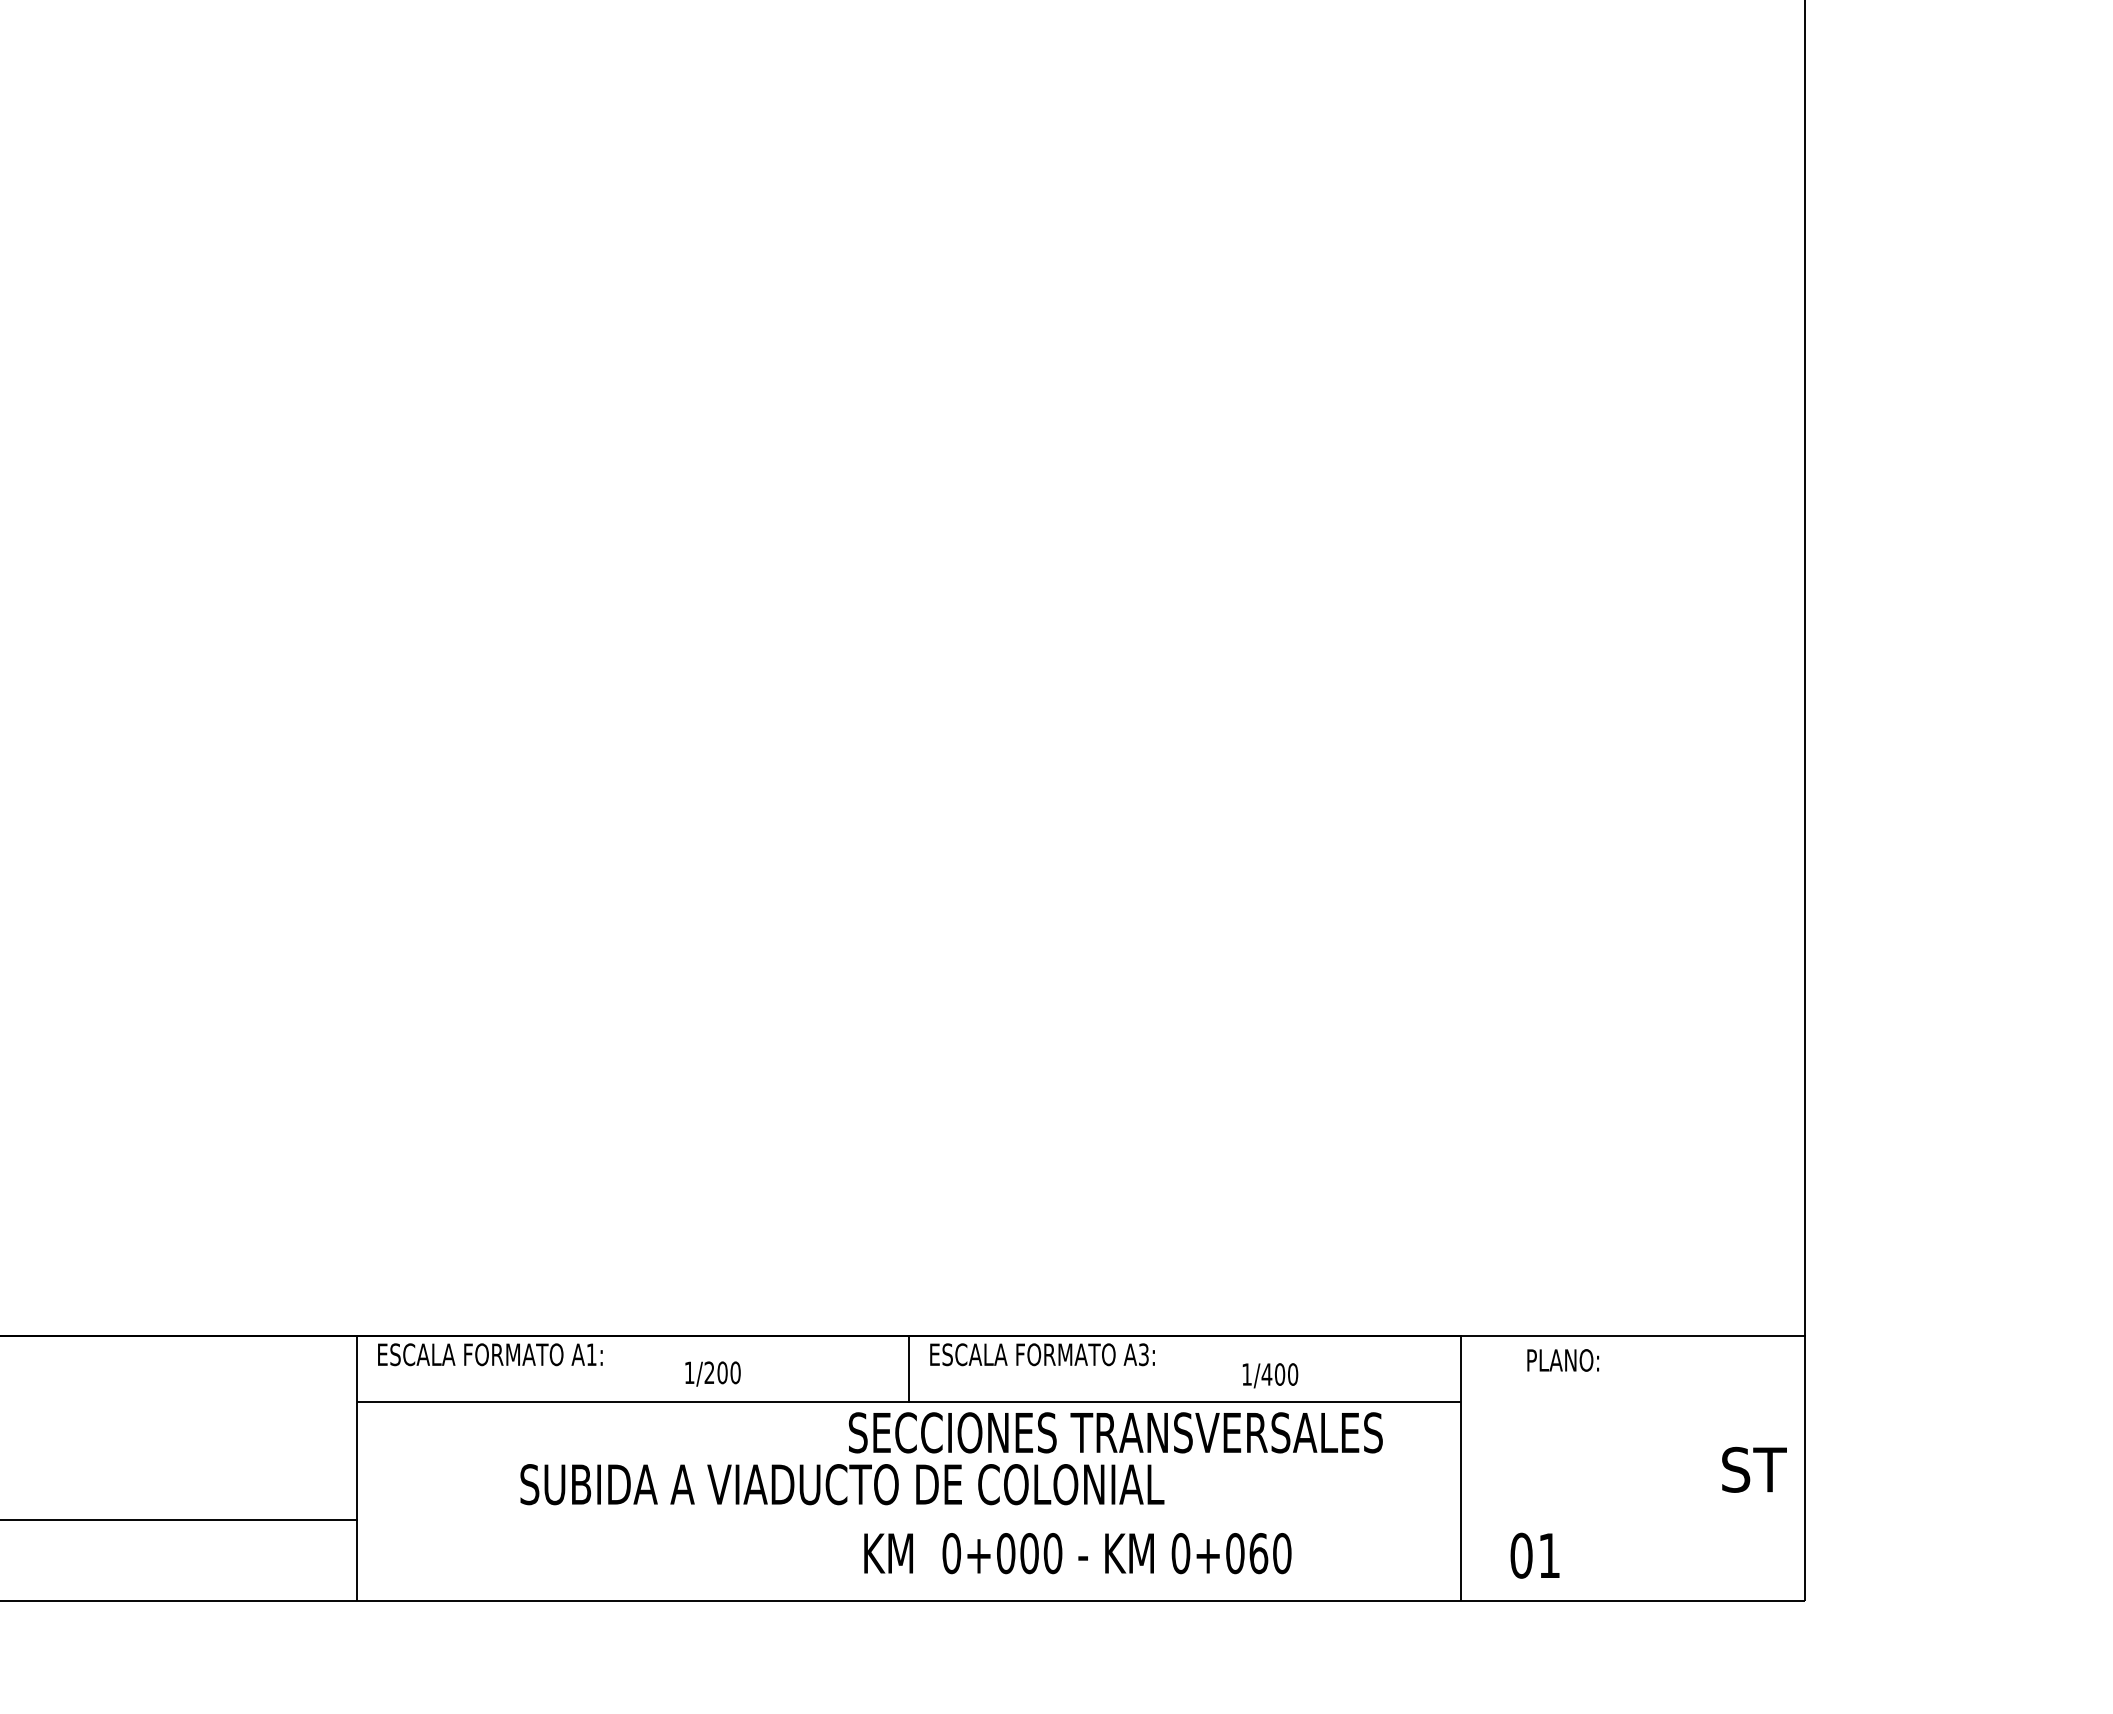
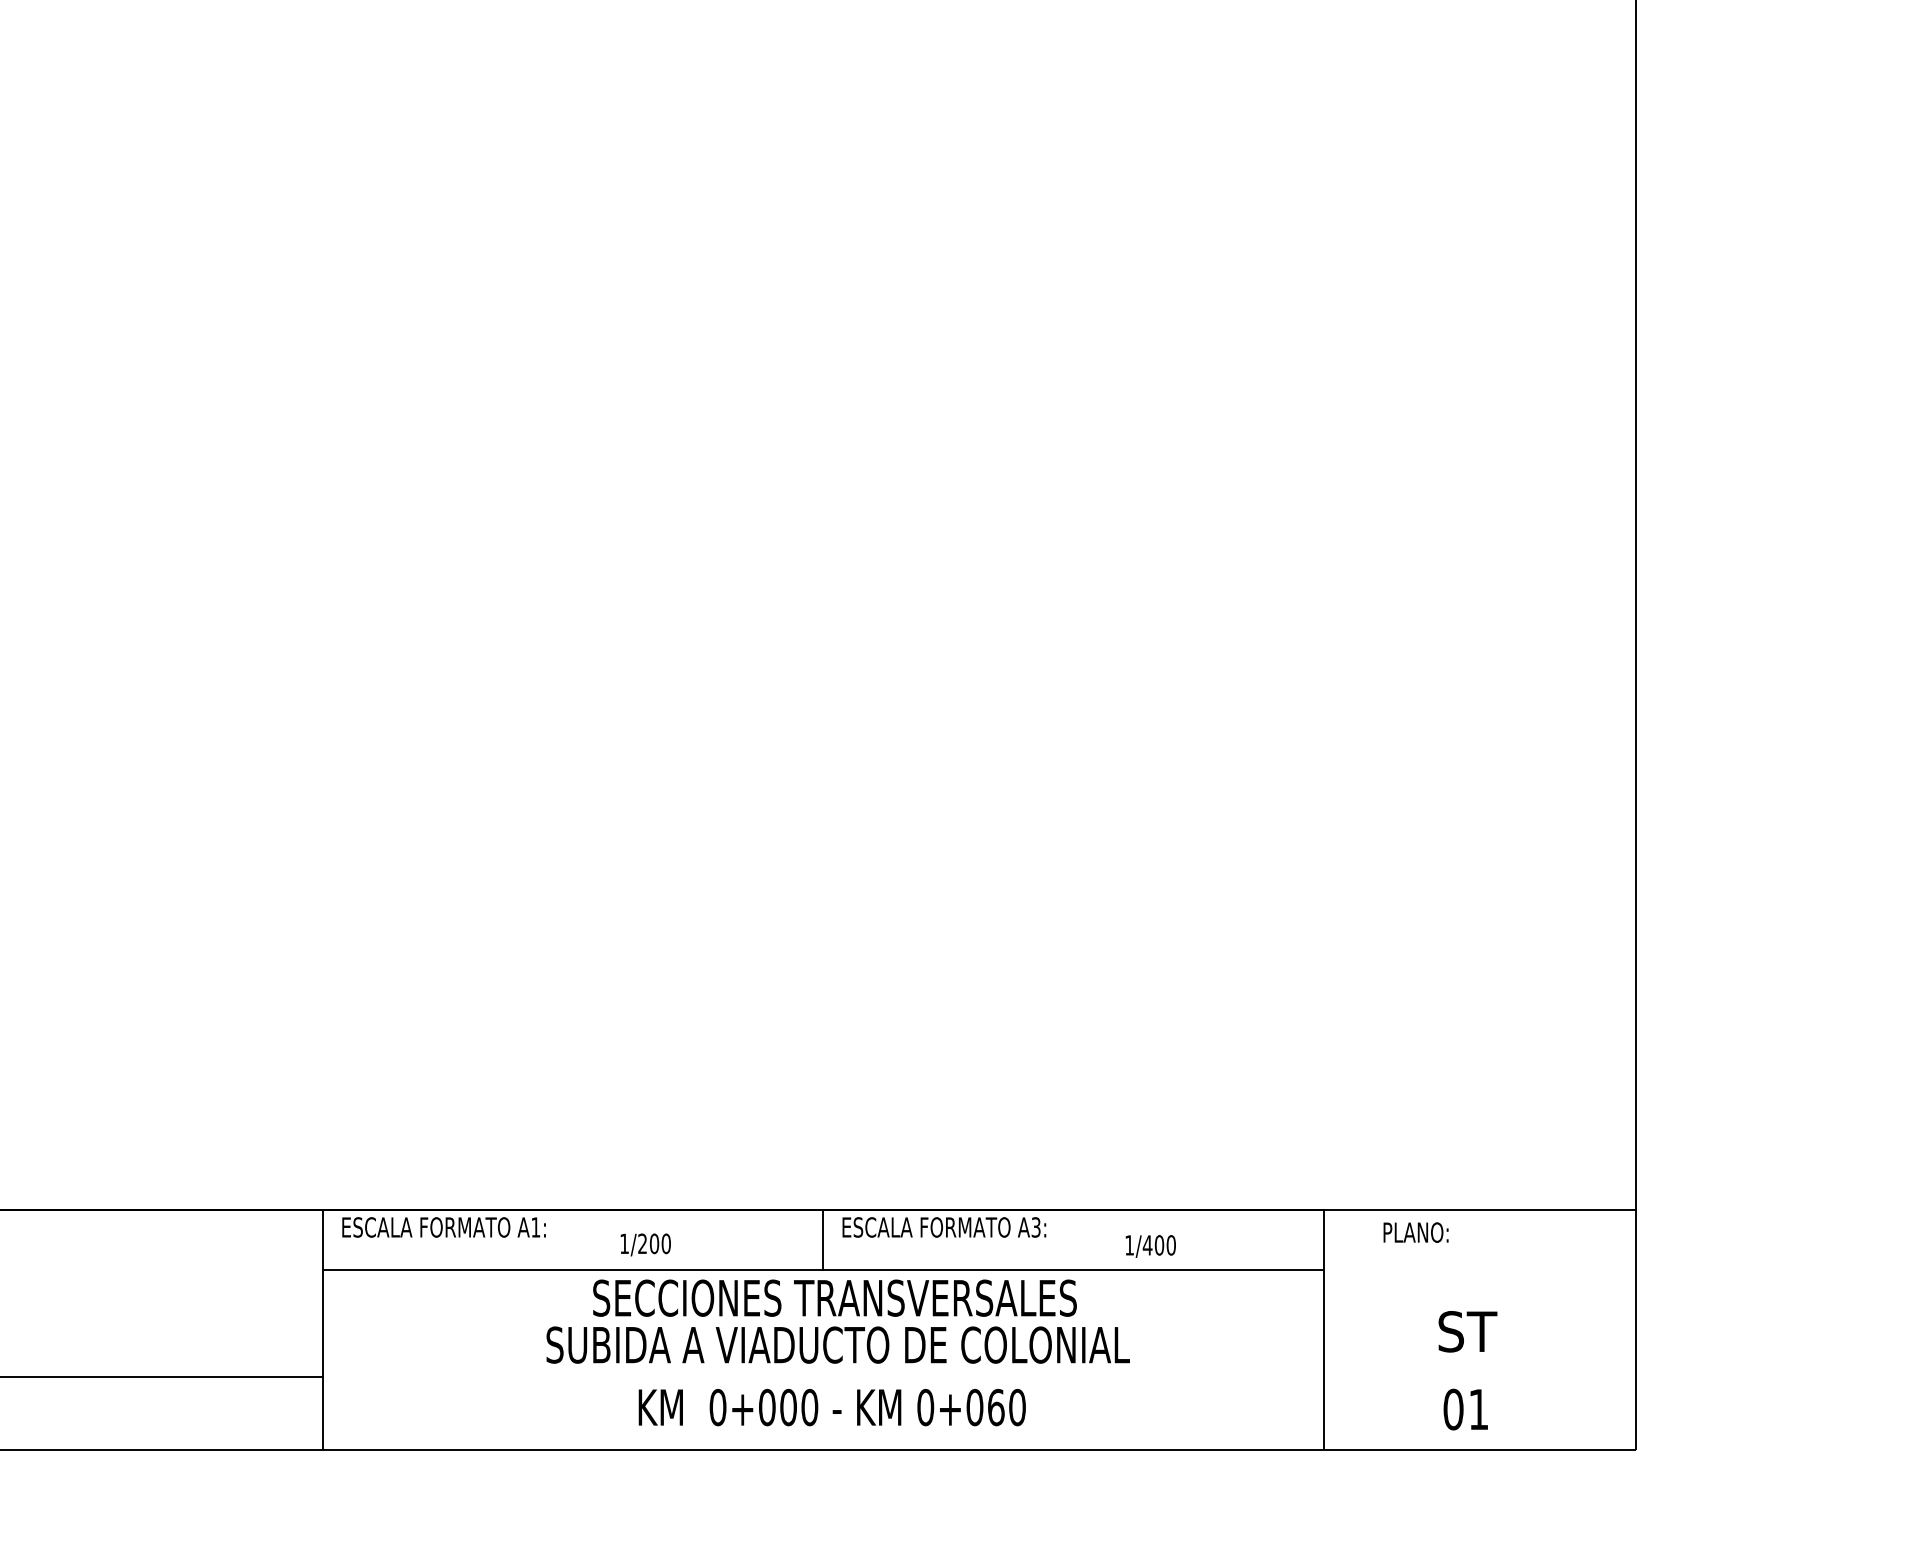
text: (1115, 1432) -> (834, 1297), moved
text: (1754, 1469) -> (1467, 1331), moved
text: (842, 1484) -> (838, 1345), moved
text: (1077, 1553) -> (831, 1407), moved
text: (1534, 1555) -> (1465, 1409), moved

